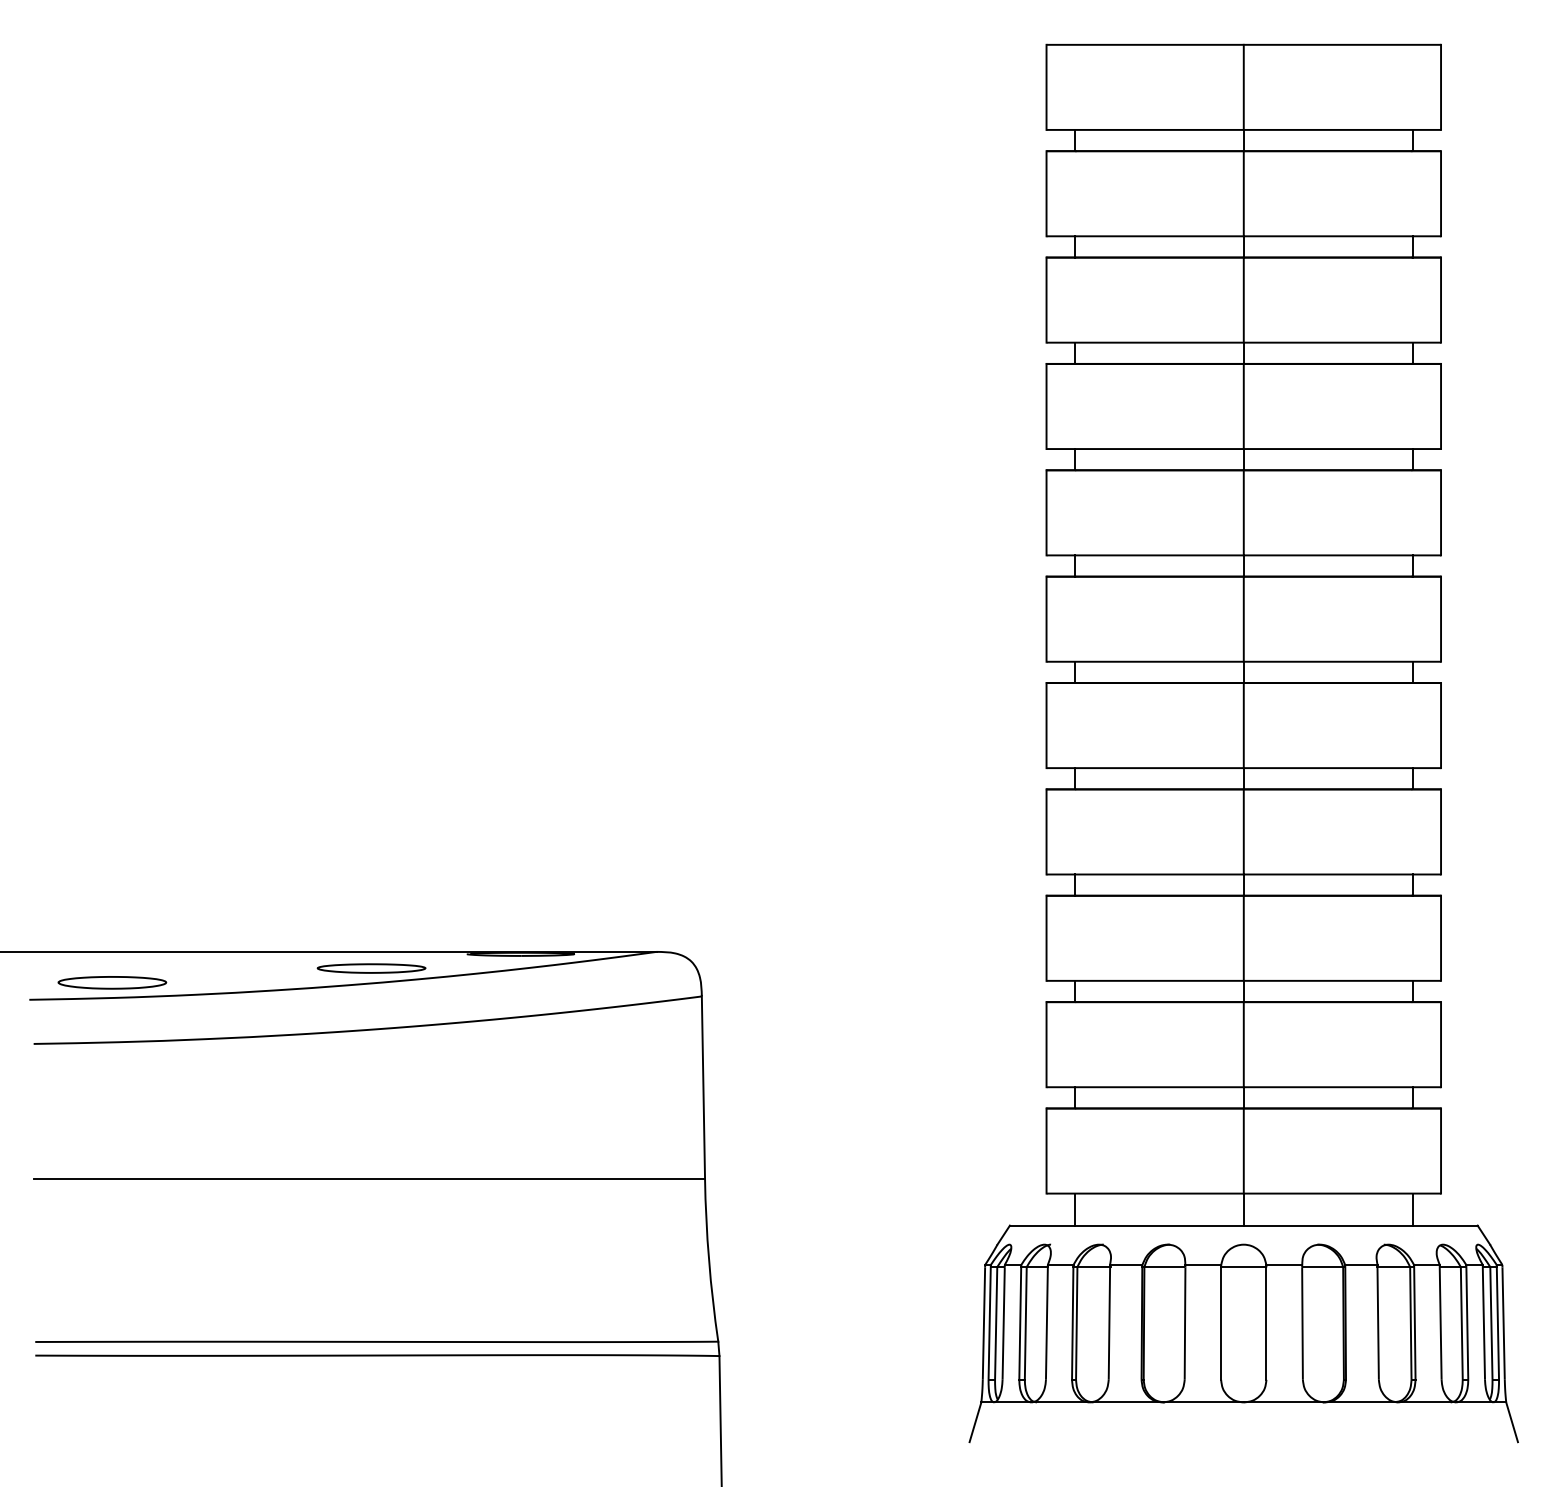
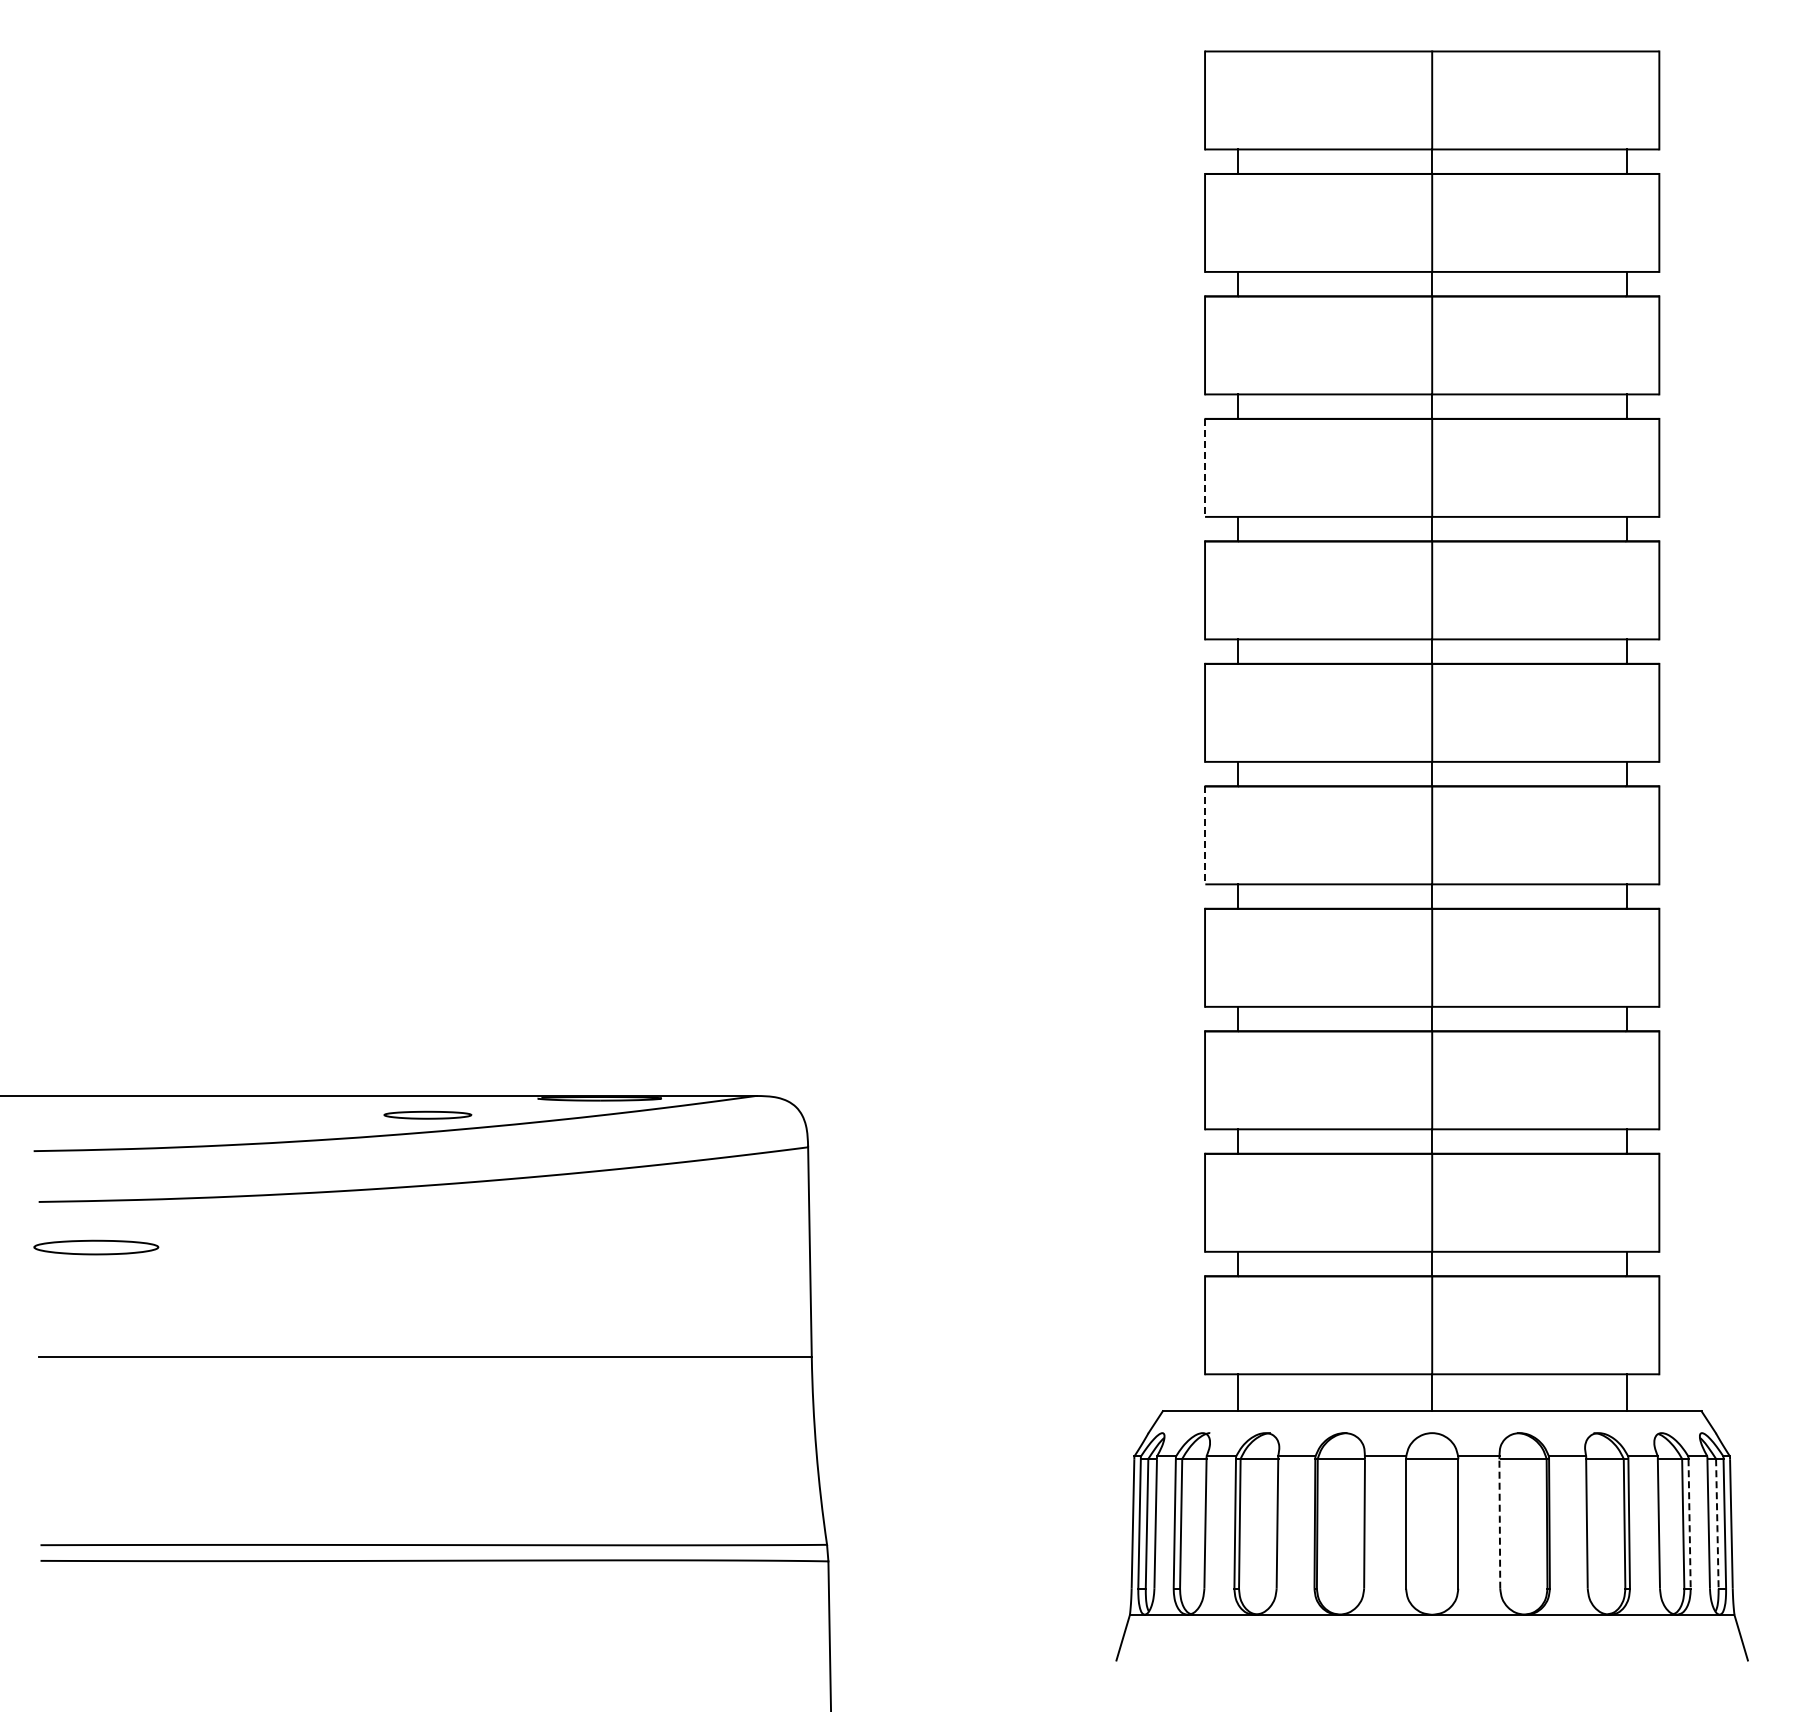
line: (1046, 406) -> (1205, 467), solid -> dashed
line: (1046, 725) -> (1205, 835), solid -> dashed
part: (371, 968) -> (427, 1115), size x0.7
part: (112, 982) -> (96, 1247), moved
line: (1302, 1323) -> (1499, 1523), solid -> dashed
line: (1467, 1324) -> (1689, 1524), solid -> dashed
line: (1491, 1324) -> (1717, 1524), solid -> dashed

